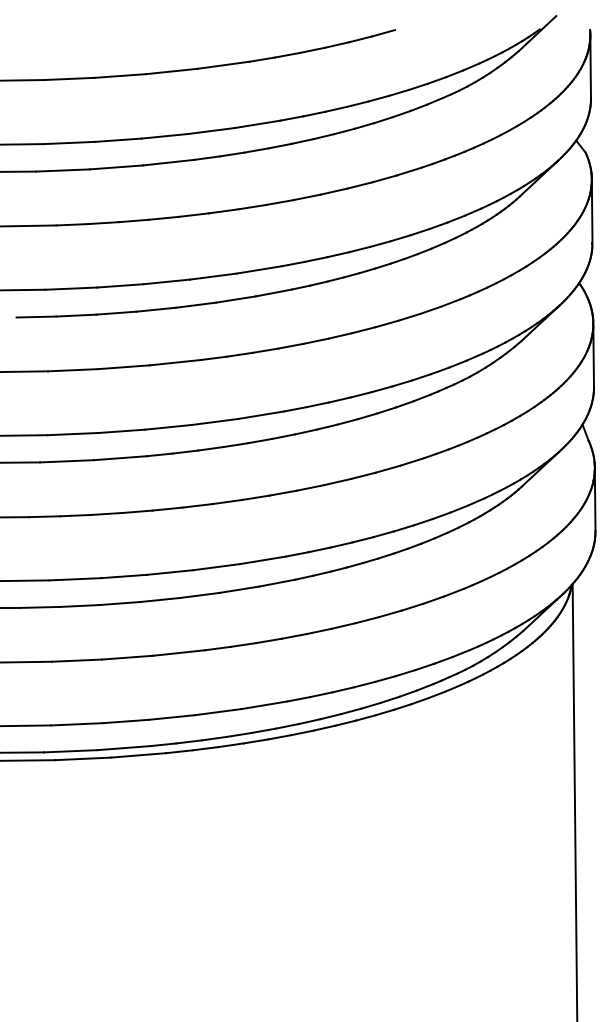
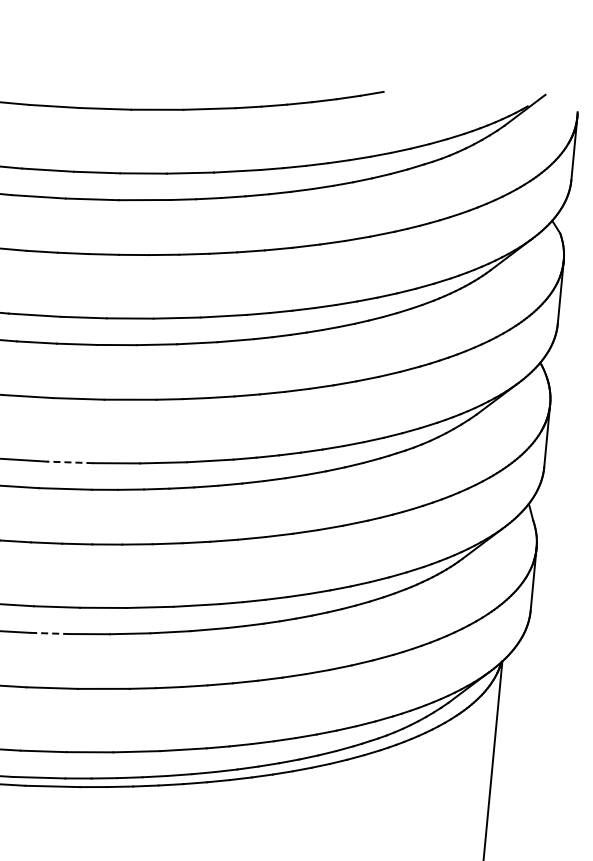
line: (121, 431) -> (69, 462), solid -> dashed
line: (120, 603) -> (50, 633), solid -> dashed

